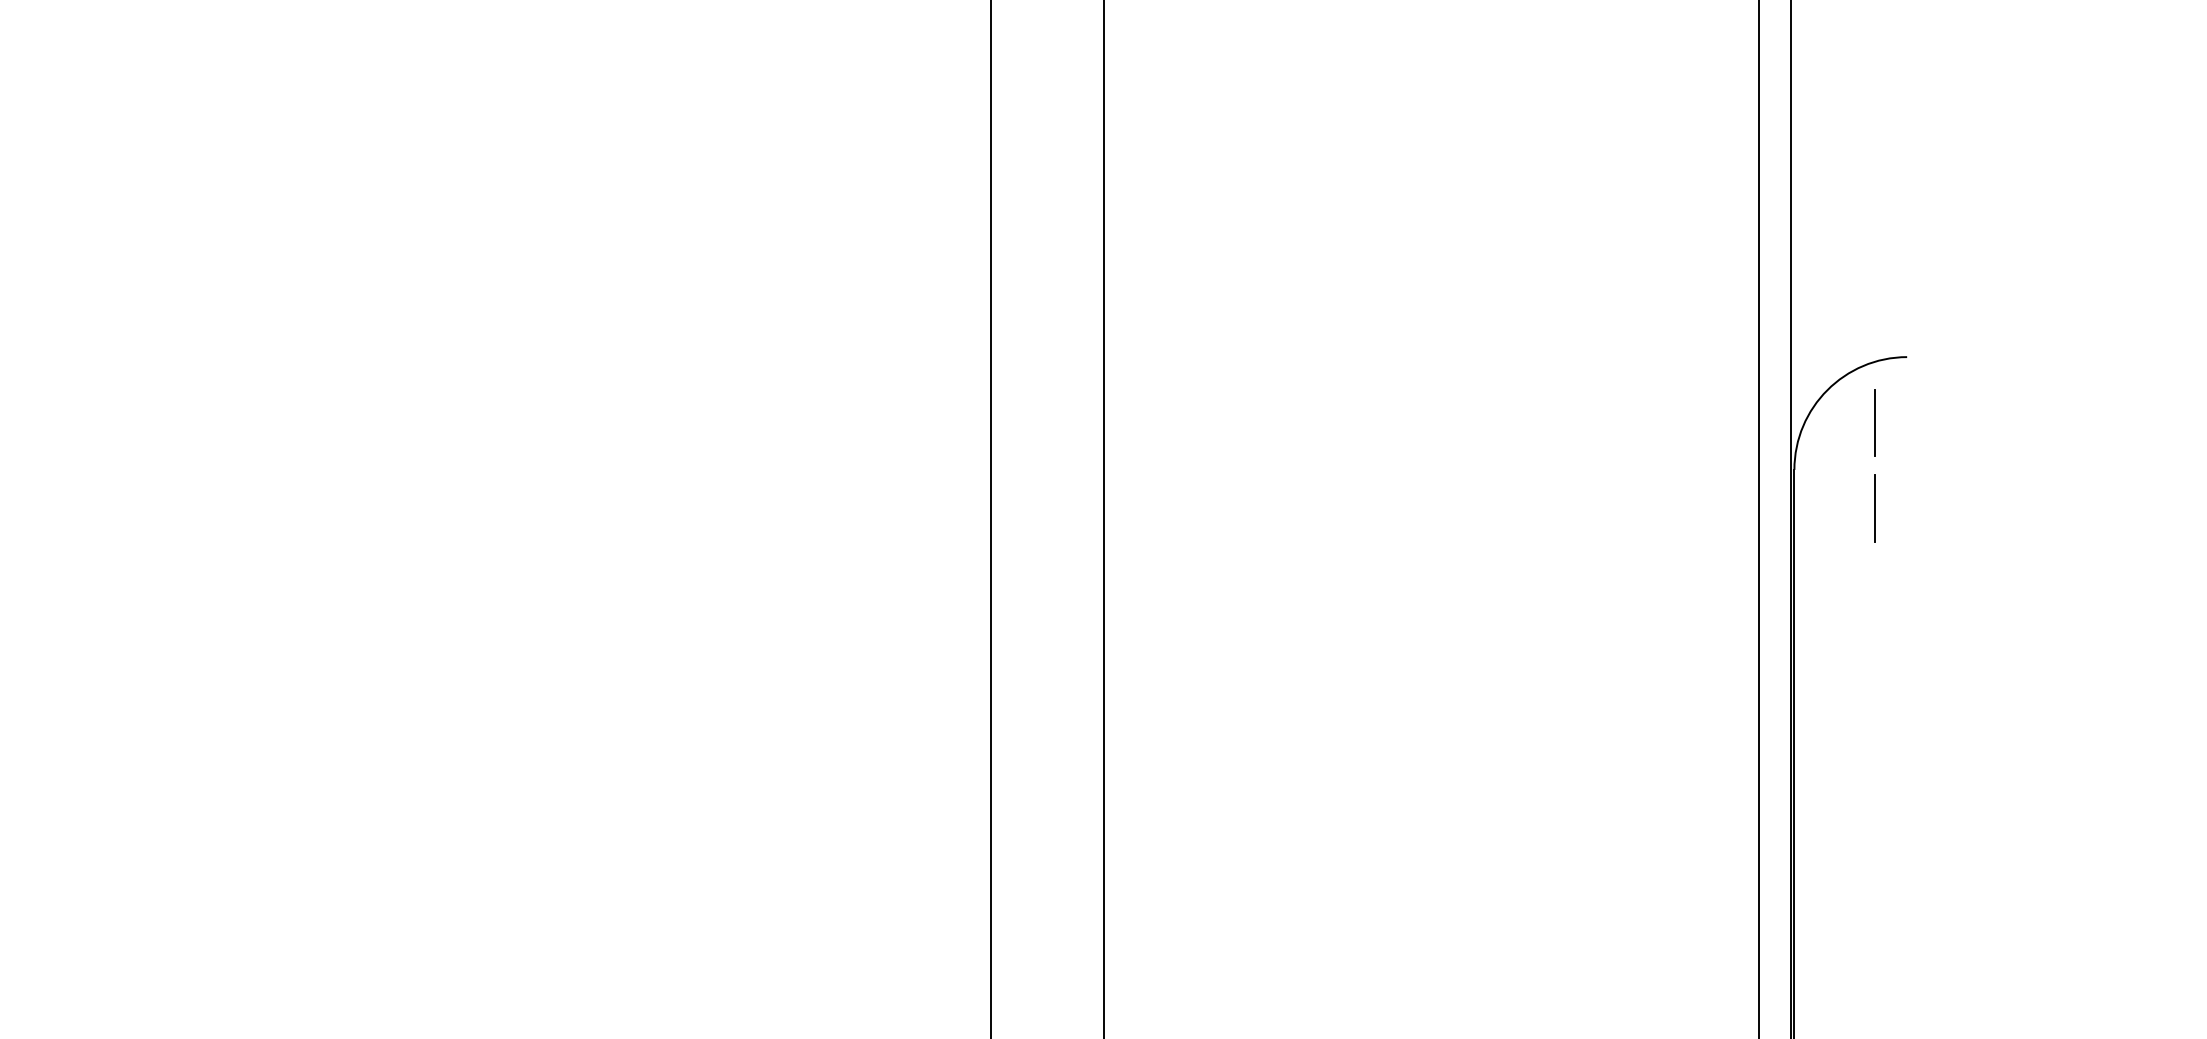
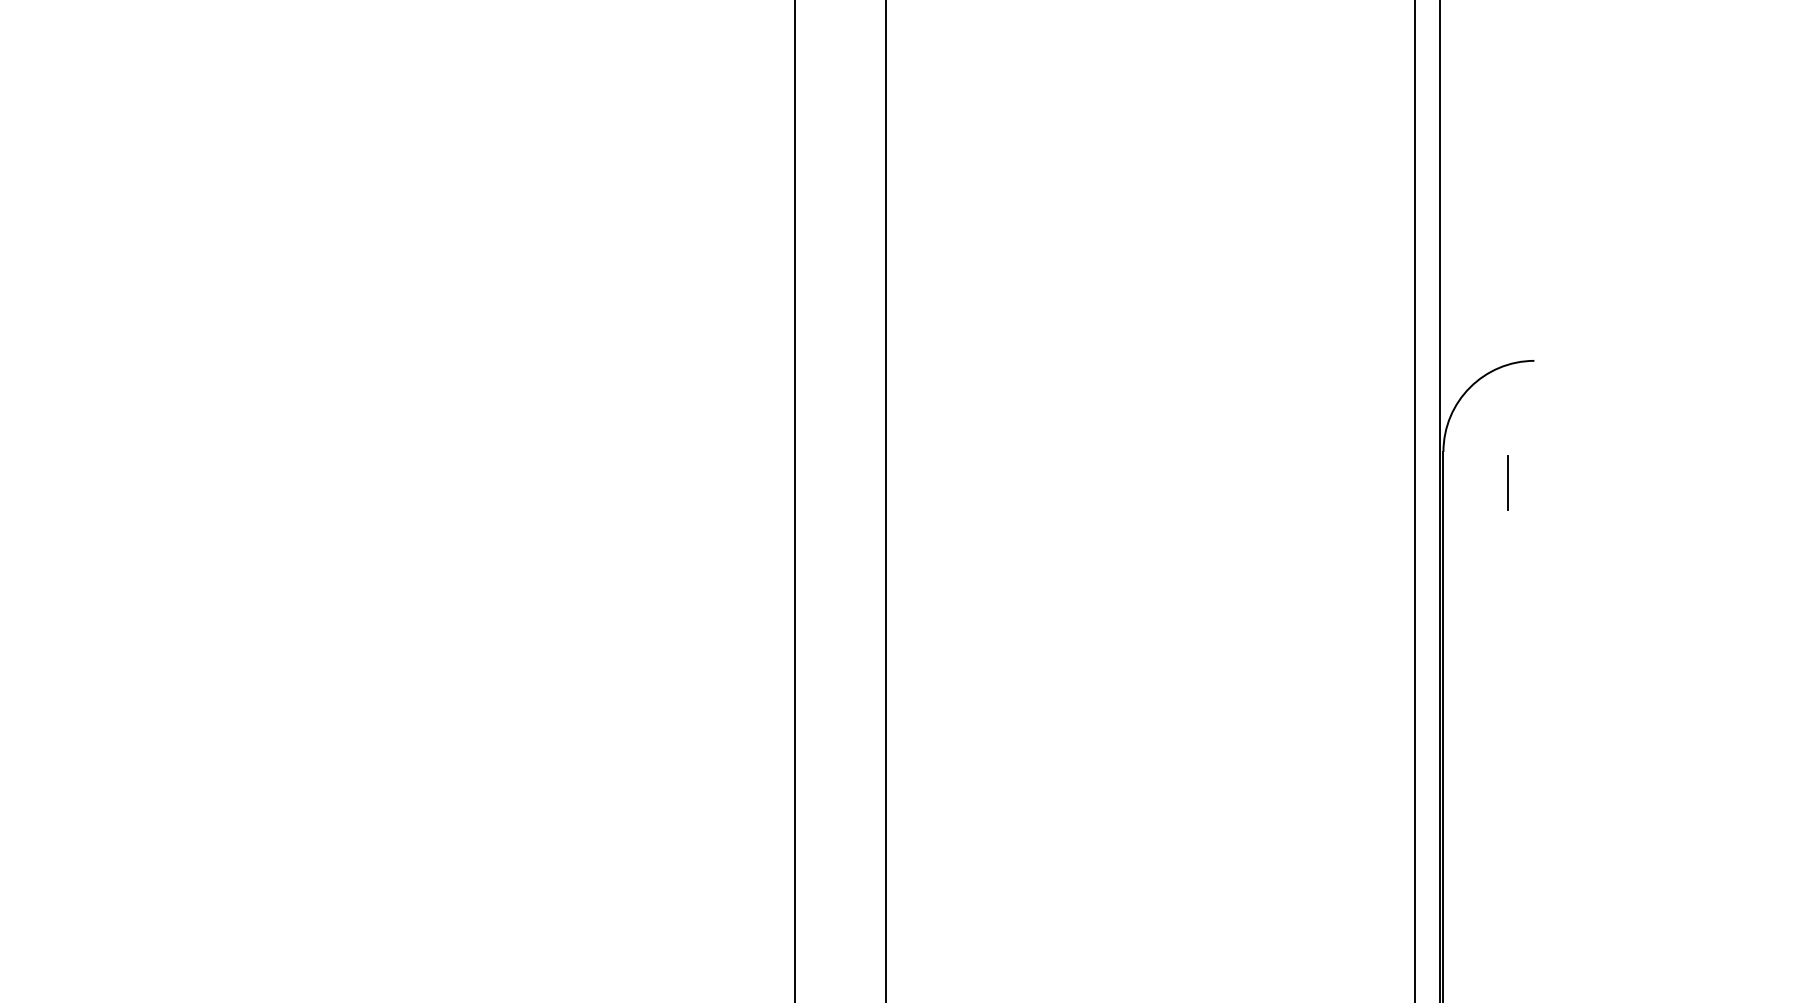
line: (1873, 422) -> (1507, 413), removed

